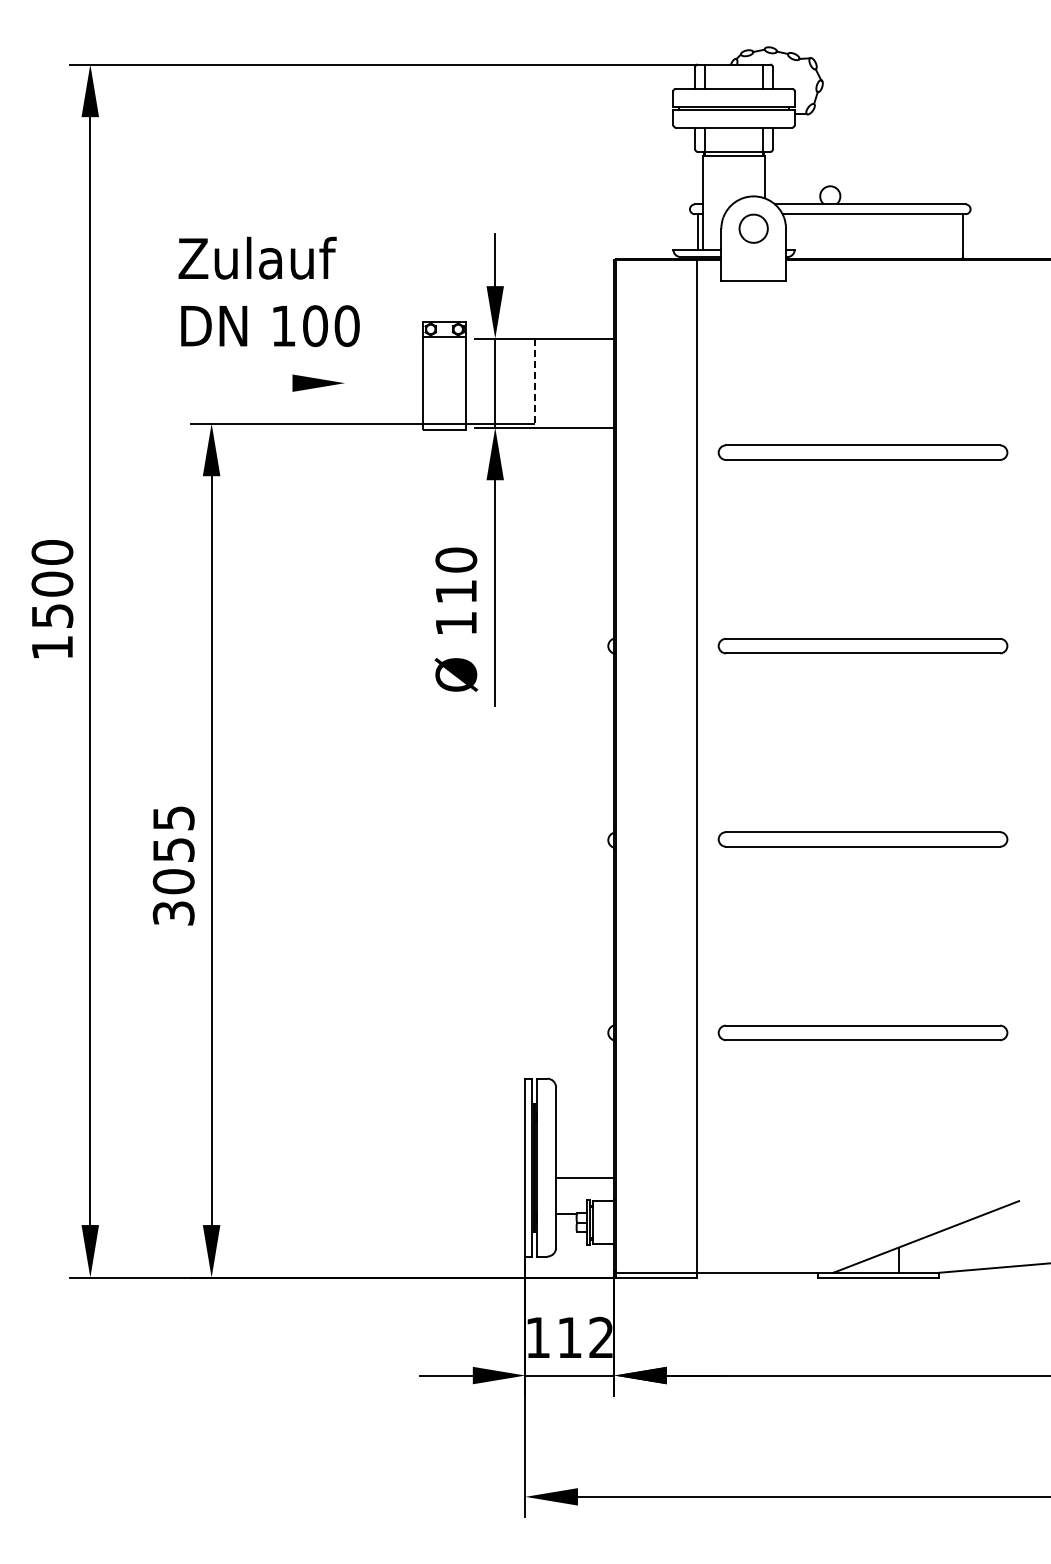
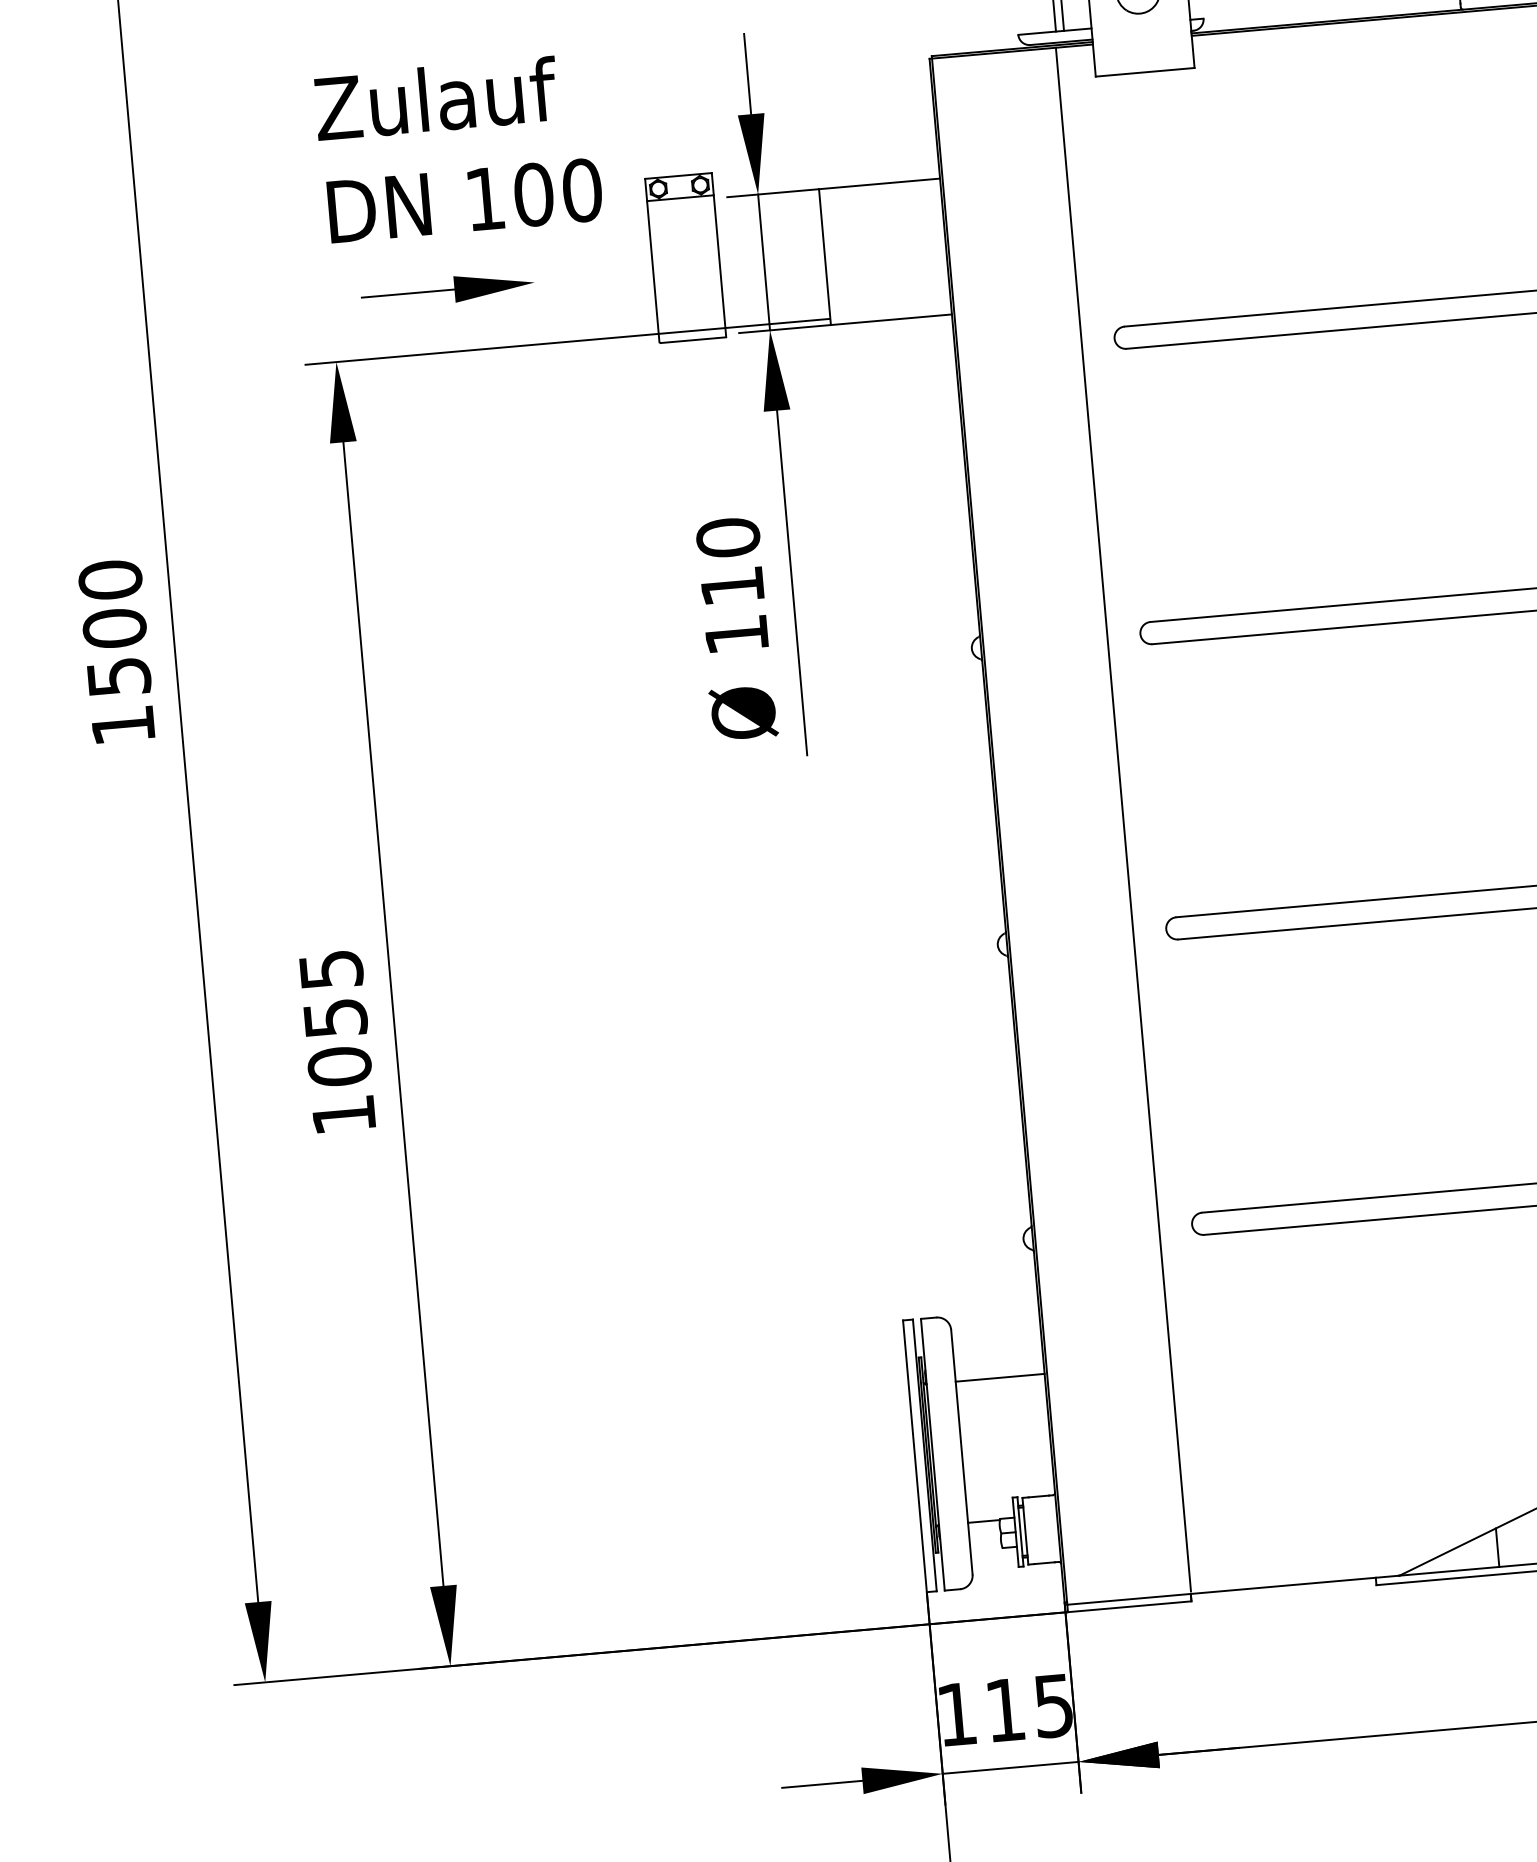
text: (268, 291) -> (457, 148), moved
line: (261, 383) -> (407, 294), added
line: (535, 383) -> (825, 257), dashed -> solid
text: (173, 913) -> (343, 1115), 3055 -> 1055
line: (585, 1178) -> (1000, 1377), moved
text: (600, 1337) -> (1052, 1705), 112 -> 115

